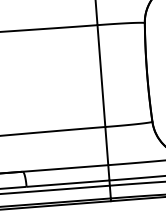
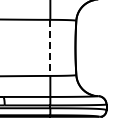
line: (101, 77) -> (50, 48), solid -> dashed

